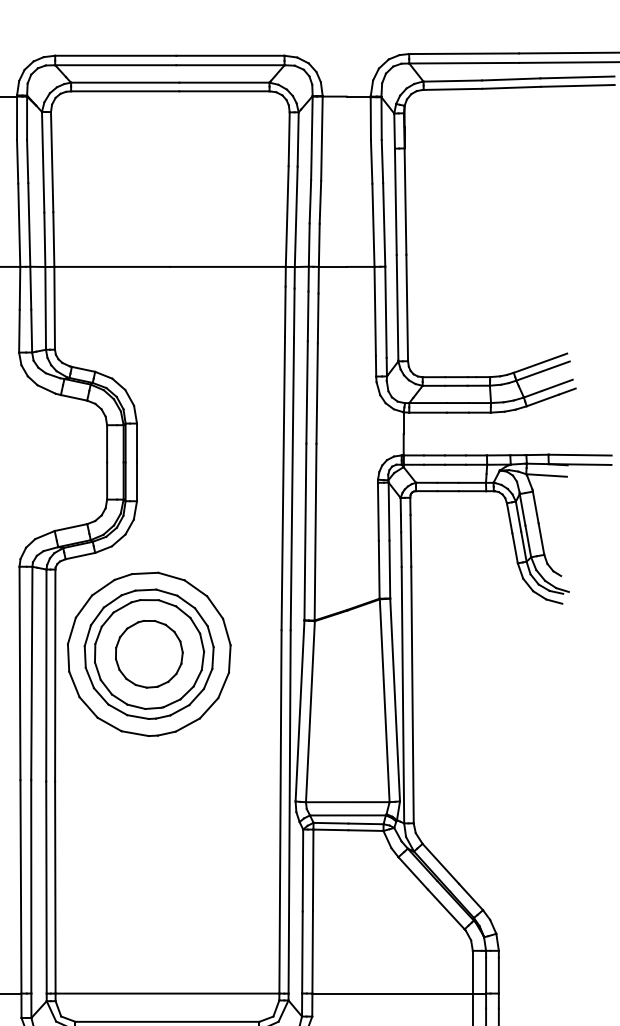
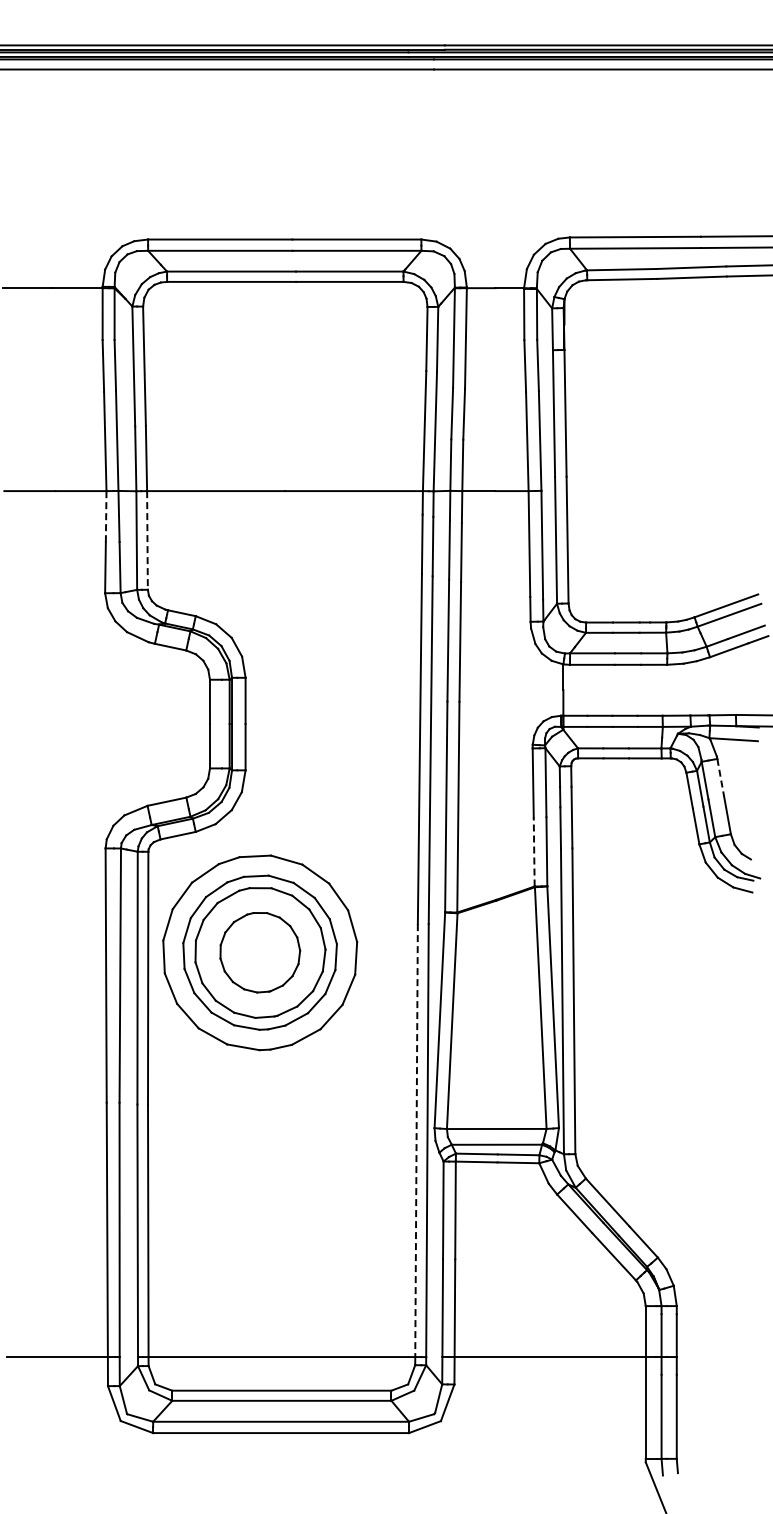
line: (20, 288) -> (106, 516), solid -> dashed
line: (54, 308) -> (147, 540), solid -> dashed
line: (535, 508) -> (720, 778), solid -> dashed
line: (379, 570) -> (534, 852), solid -> dashed
line: (280, 812) -> (416, 1141), solid -> dashed

